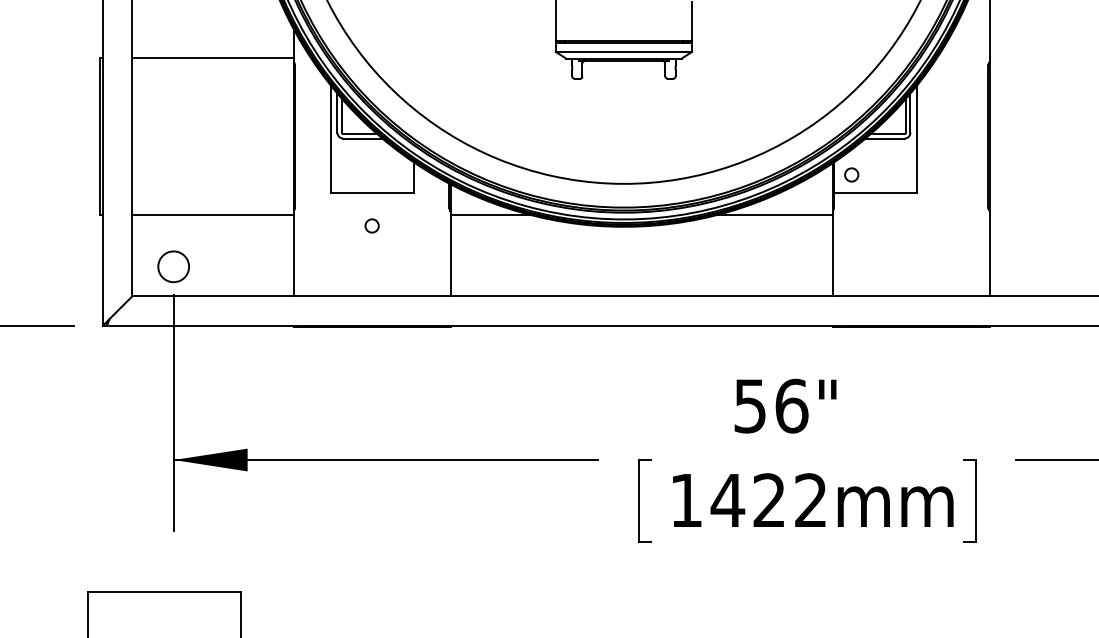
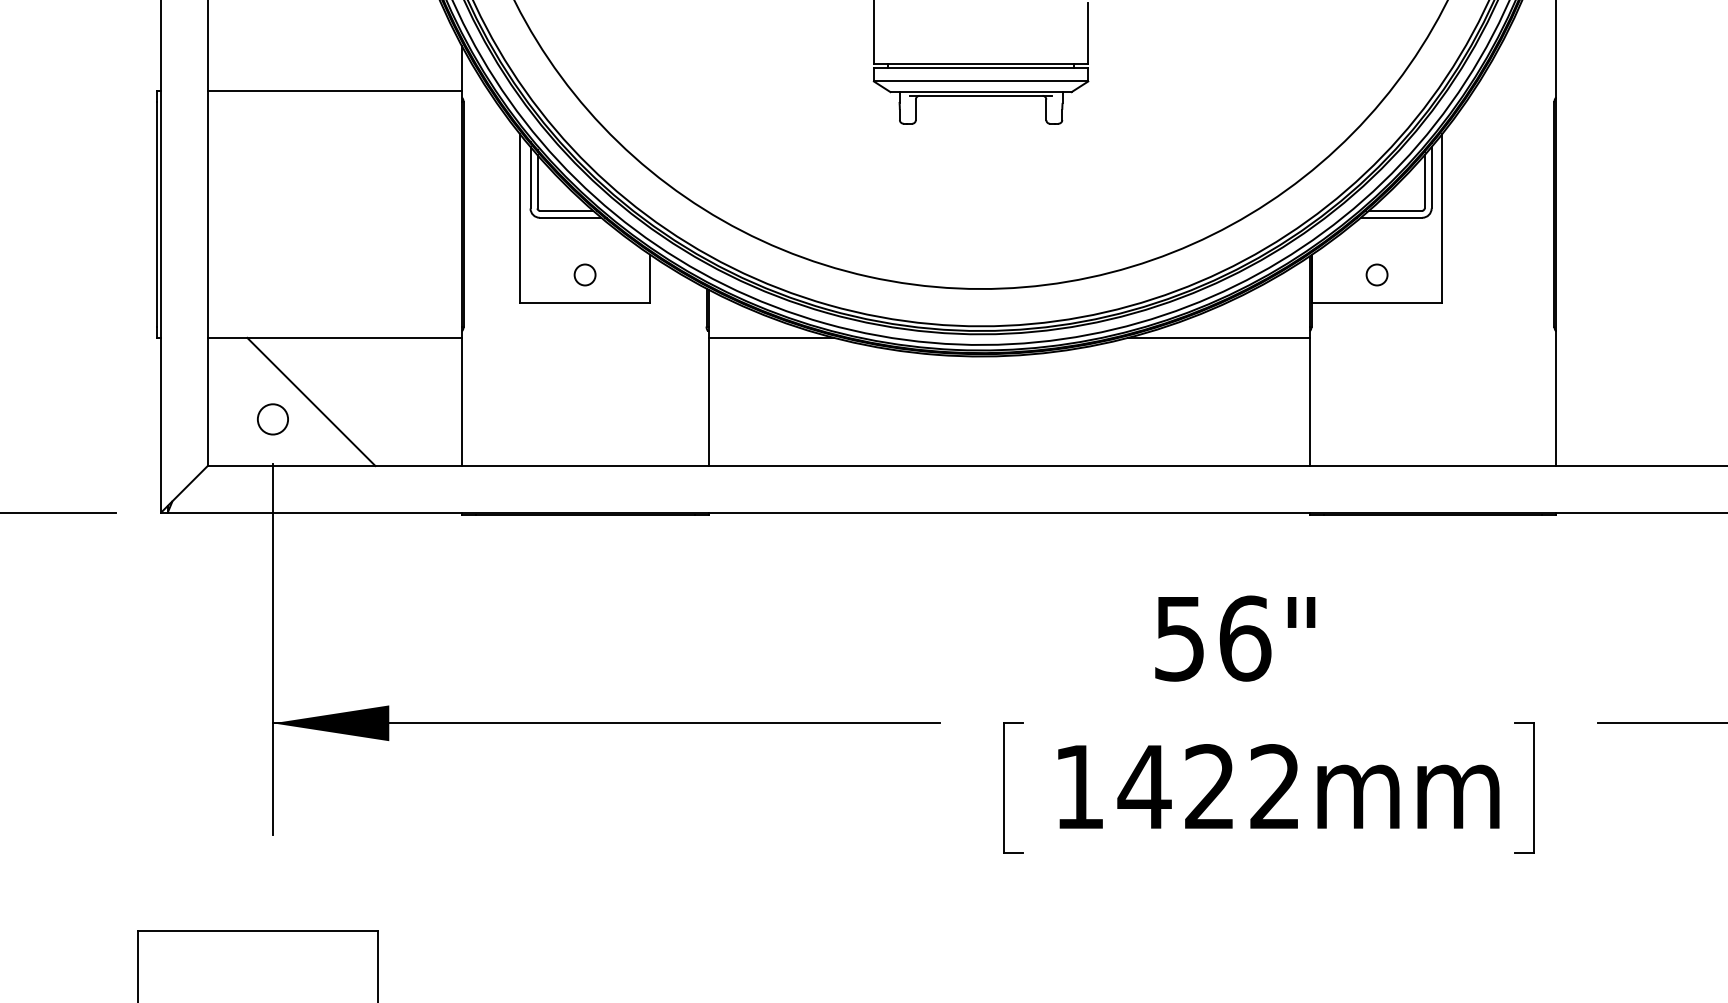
circle: (851, 174) -> (1376, 274), moved
circle: (371, 225) -> (584, 274), moved
line: (197, 255) -> (310, 401), added
circle: (173, 266) -> (272, 418), size x0.62

